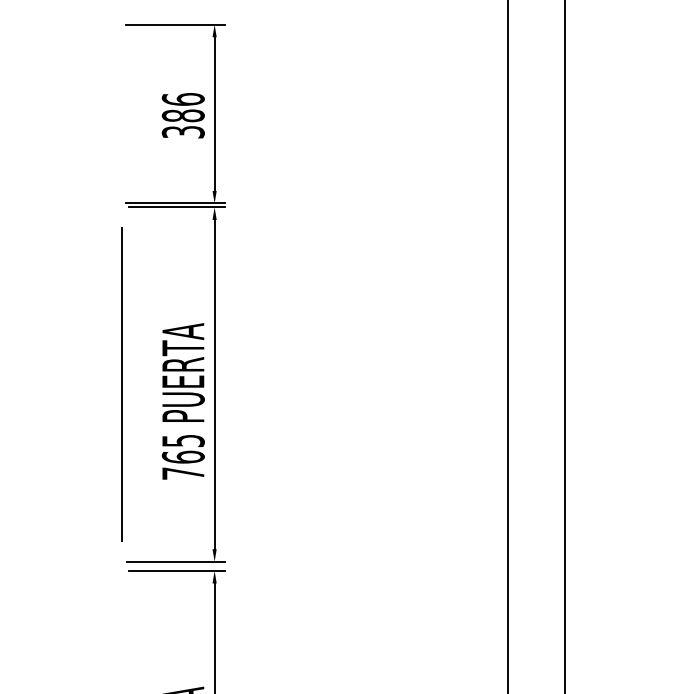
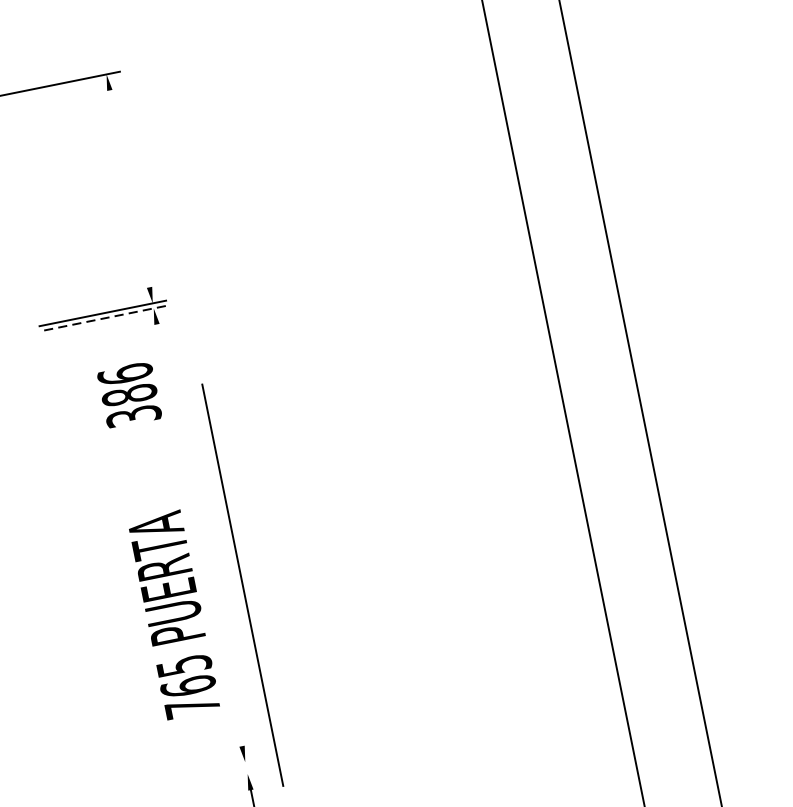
line: (214, 113) -> (129, 188), removed
text: (182, 115) -> (128, 394), moved
line: (177, 207) -> (106, 318), solid -> dashed
line: (121, 384) -> (242, 585), moved
line: (214, 384) -> (199, 535), removed
text: (182, 401) -> (172, 615), moved
line: (175, 561) -> (195, 772), removed
line: (177, 570) -> (200, 783), removed

